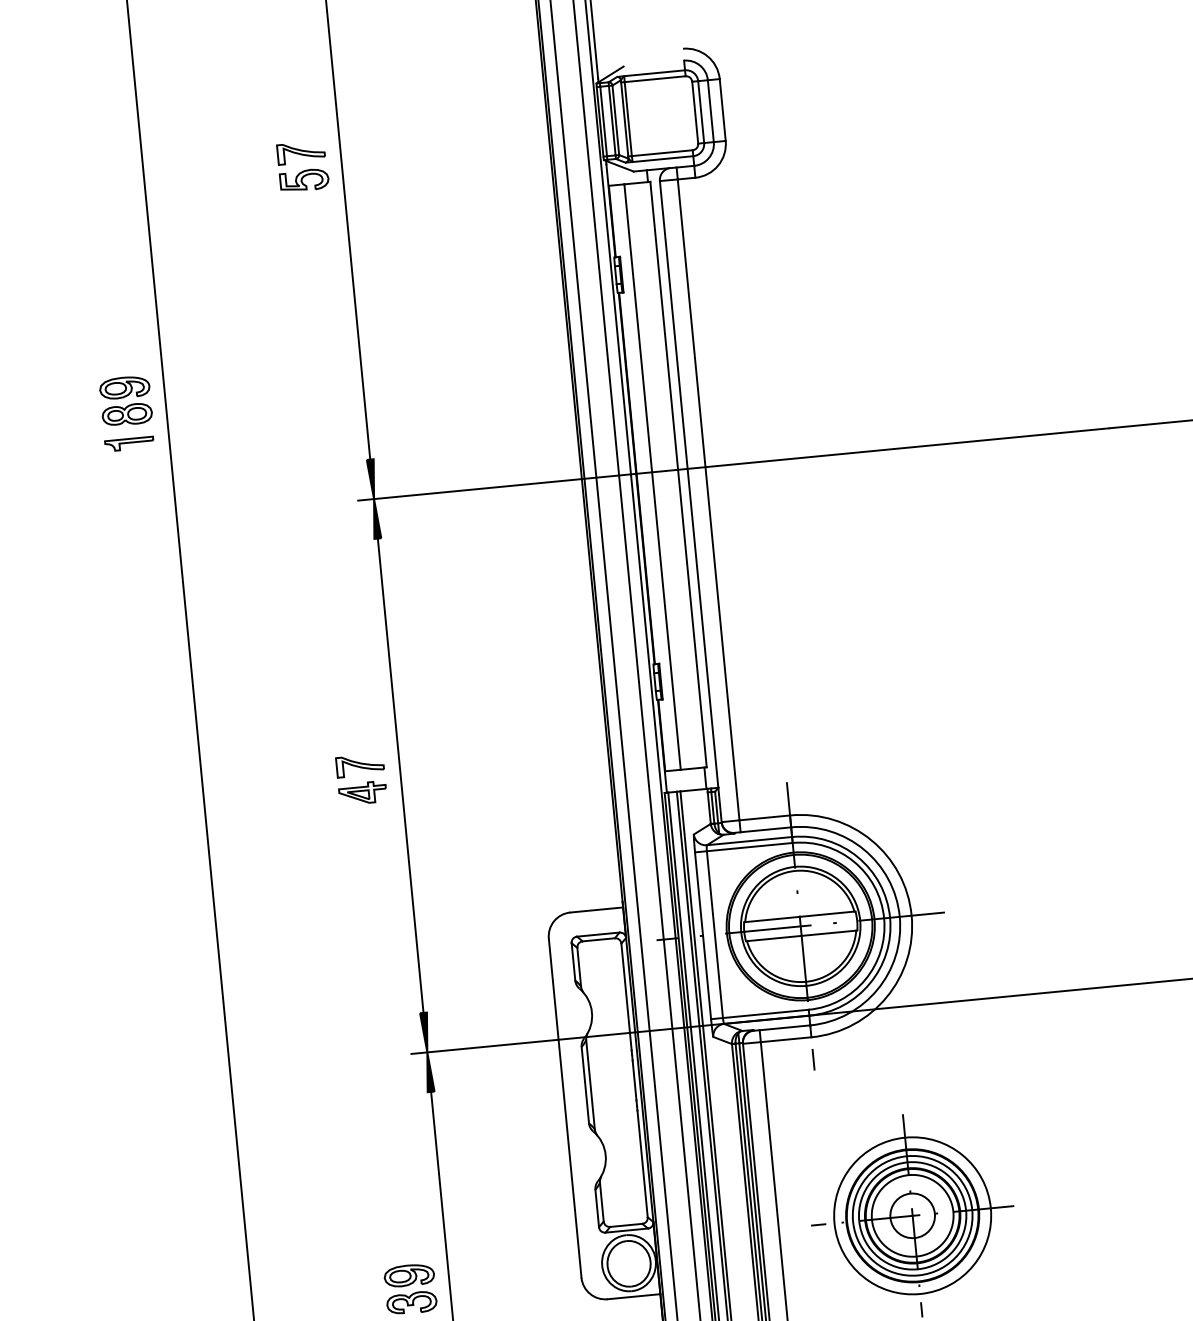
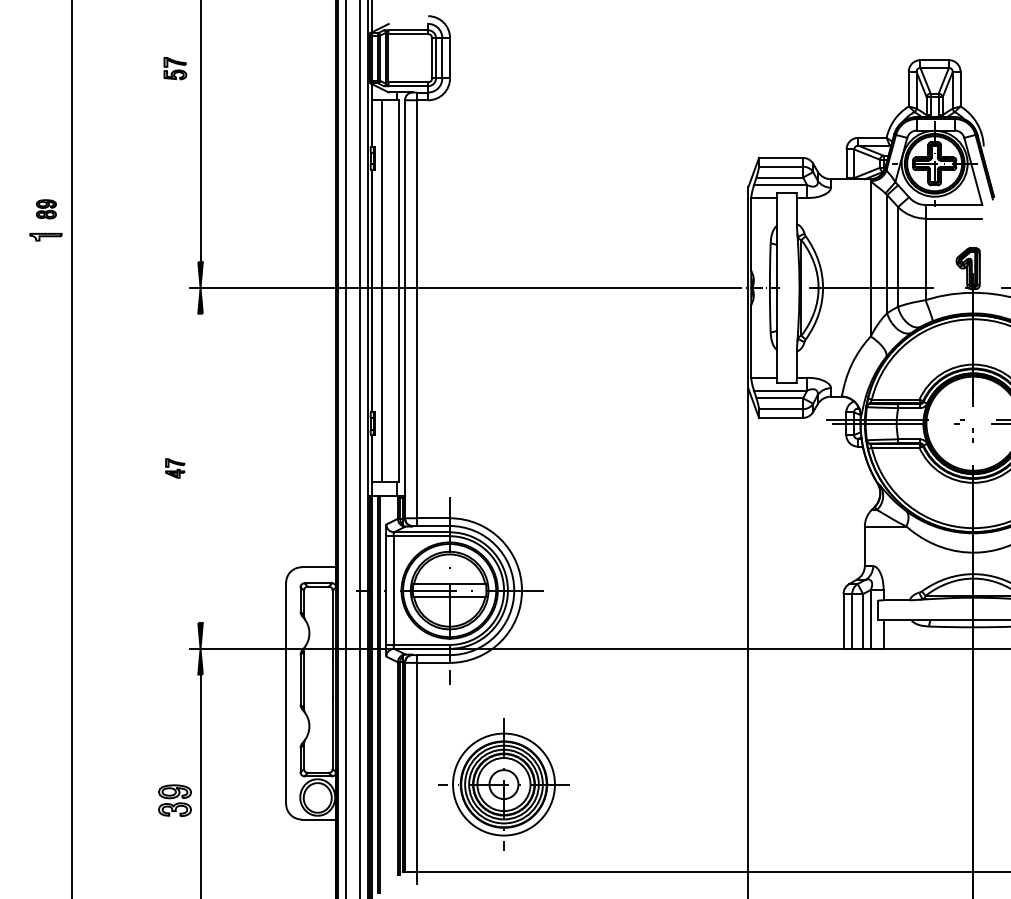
part: (303, 166) -> (175, 68), size x0.7
part: (126, 401) -> (46, 209), size x0.6
line: (400, 775) -> (200, 468), removed
part: (362, 779) -> (175, 468), size x0.6

